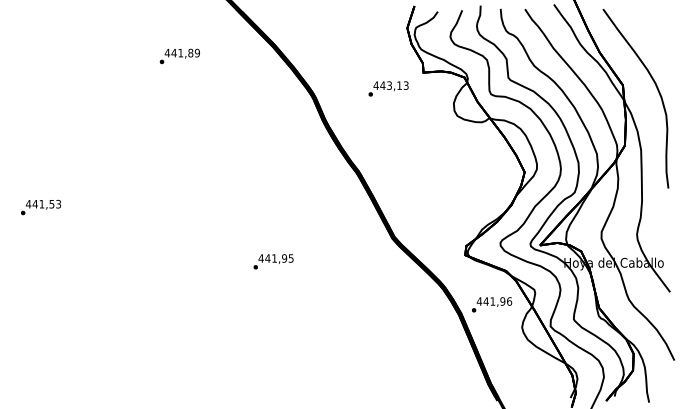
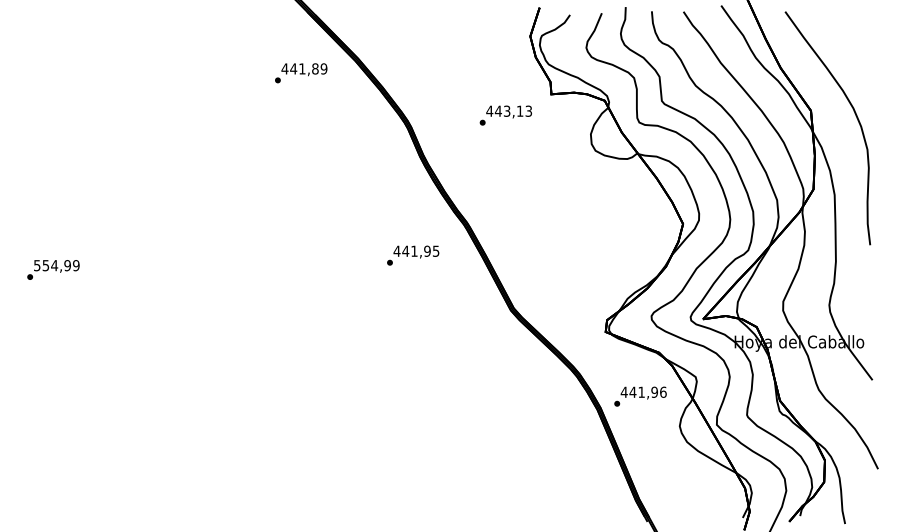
text: (180, 56) -> (301, 73), moved
text: (43, 204) -> (56, 265), 441,53 -> 554,99
text: (273, 261) -> (413, 255), moved

